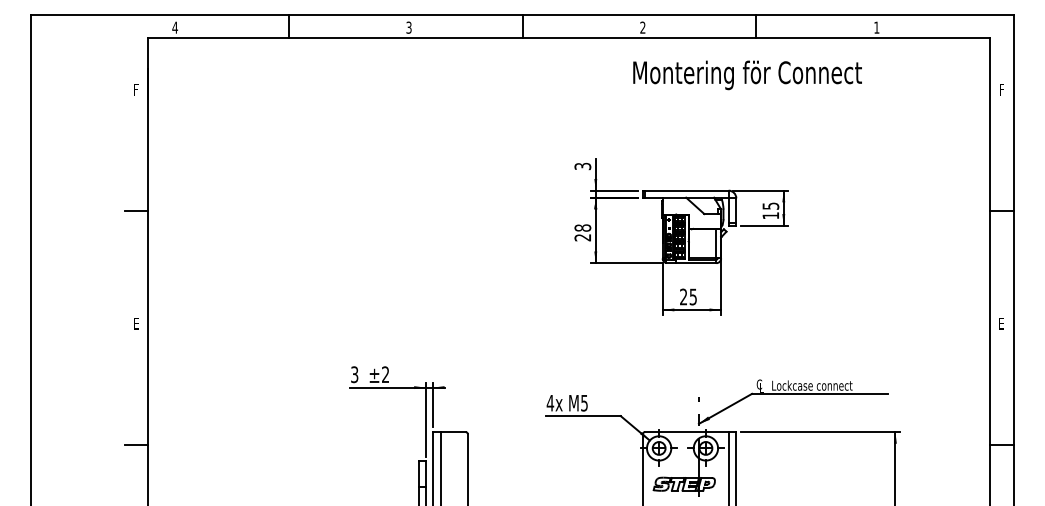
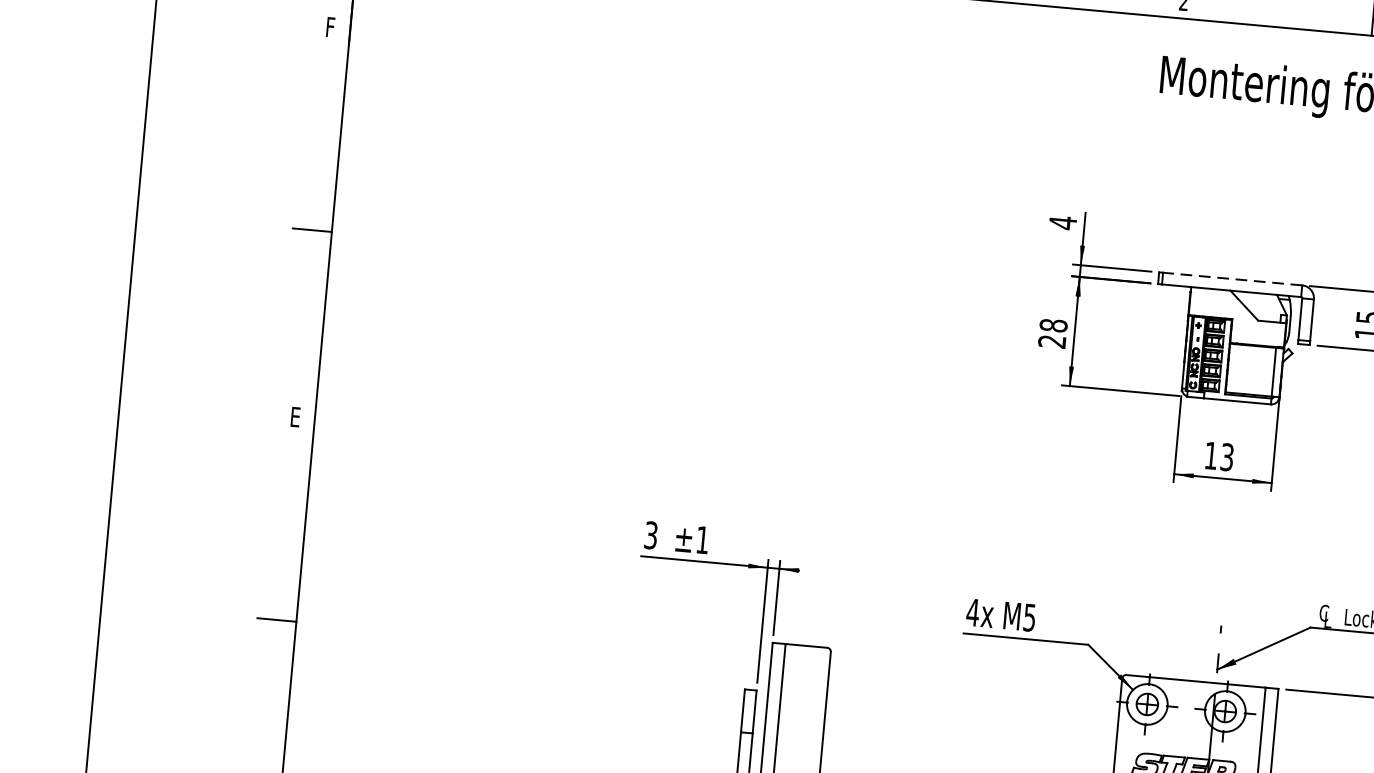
text: (582, 166) -> (1062, 222), 3 -> 4
line: (686, 190) -> (1232, 278), solid -> dashed
text: (688, 296) -> (1219, 455), 25 -> 13
text: (385, 374) -> (702, 539), ±2 -> ±1

